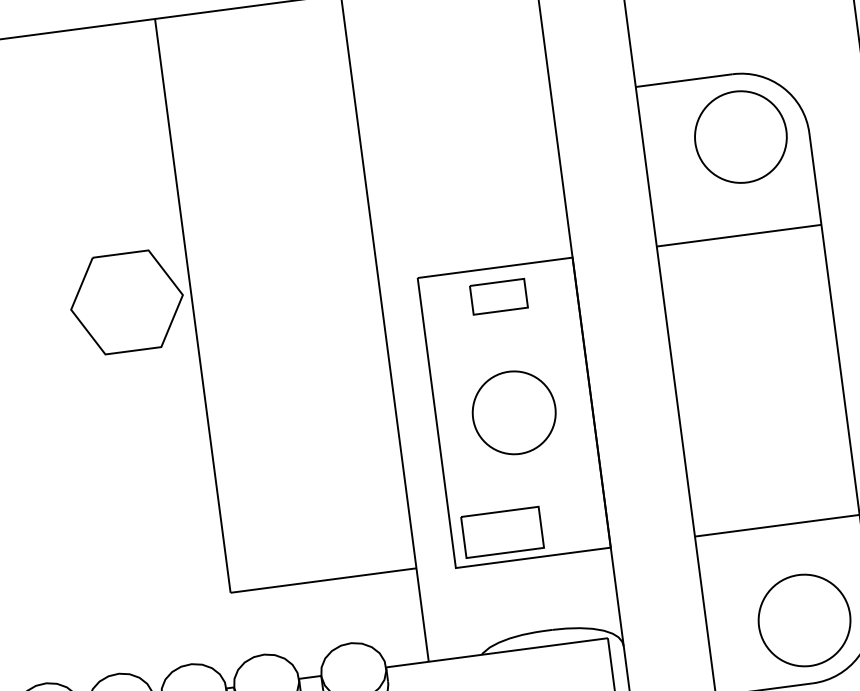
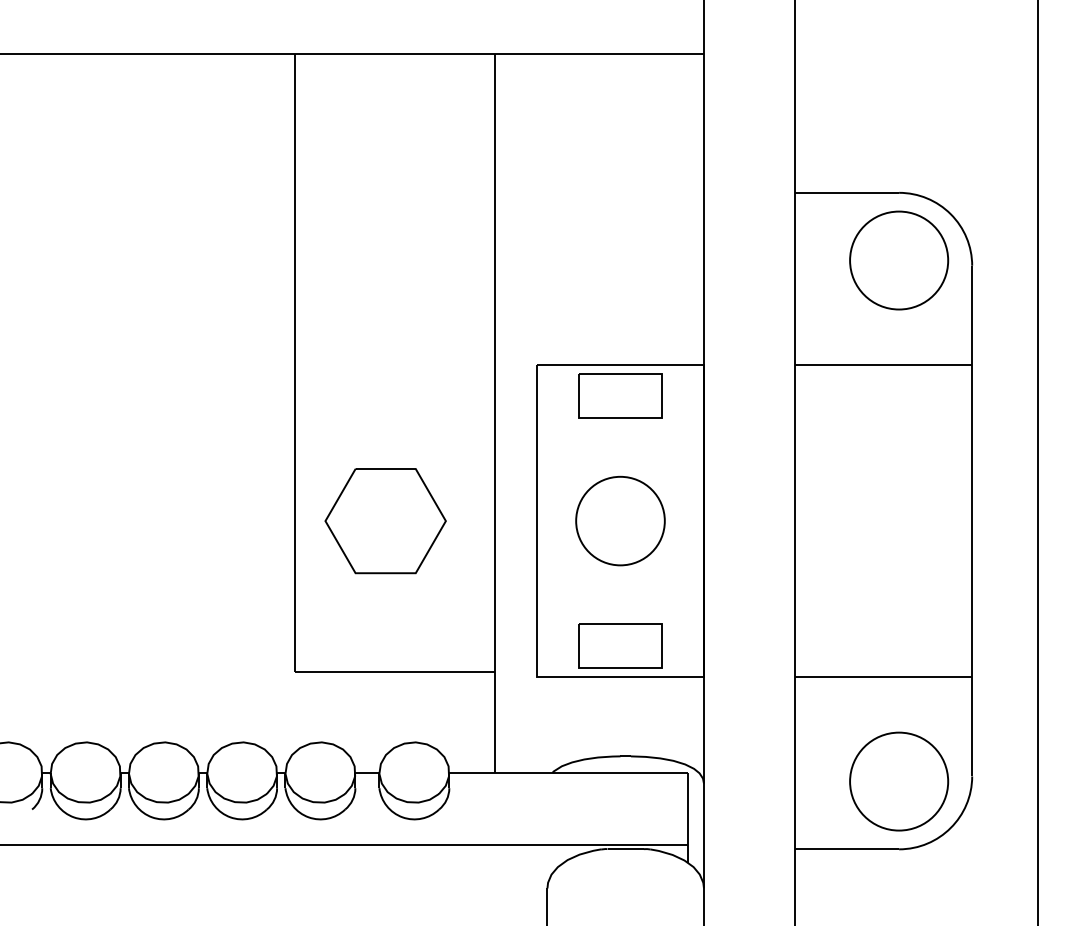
part: (498, 296) -> (620, 395), size x1.43
part: (126, 302) -> (385, 521), moved
part: (502, 531) -> (620, 645), moved

